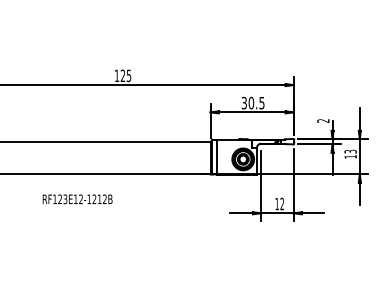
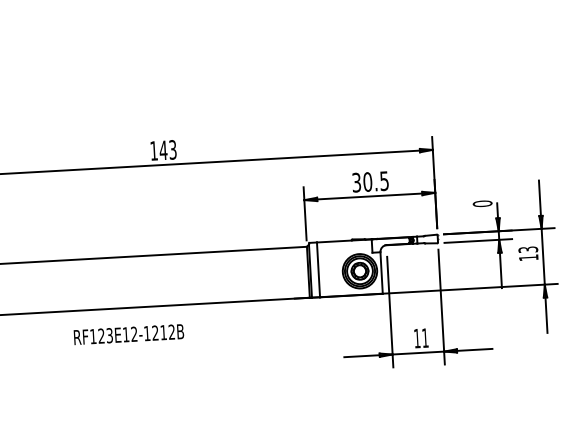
text: (125, 75) -> (167, 149), 125 -> 143
text: (323, 120) -> (482, 202), 2 -> 0
text: (77, 199) -> (128, 334), moved
text: (281, 203) -> (424, 337), 12 -> 11

